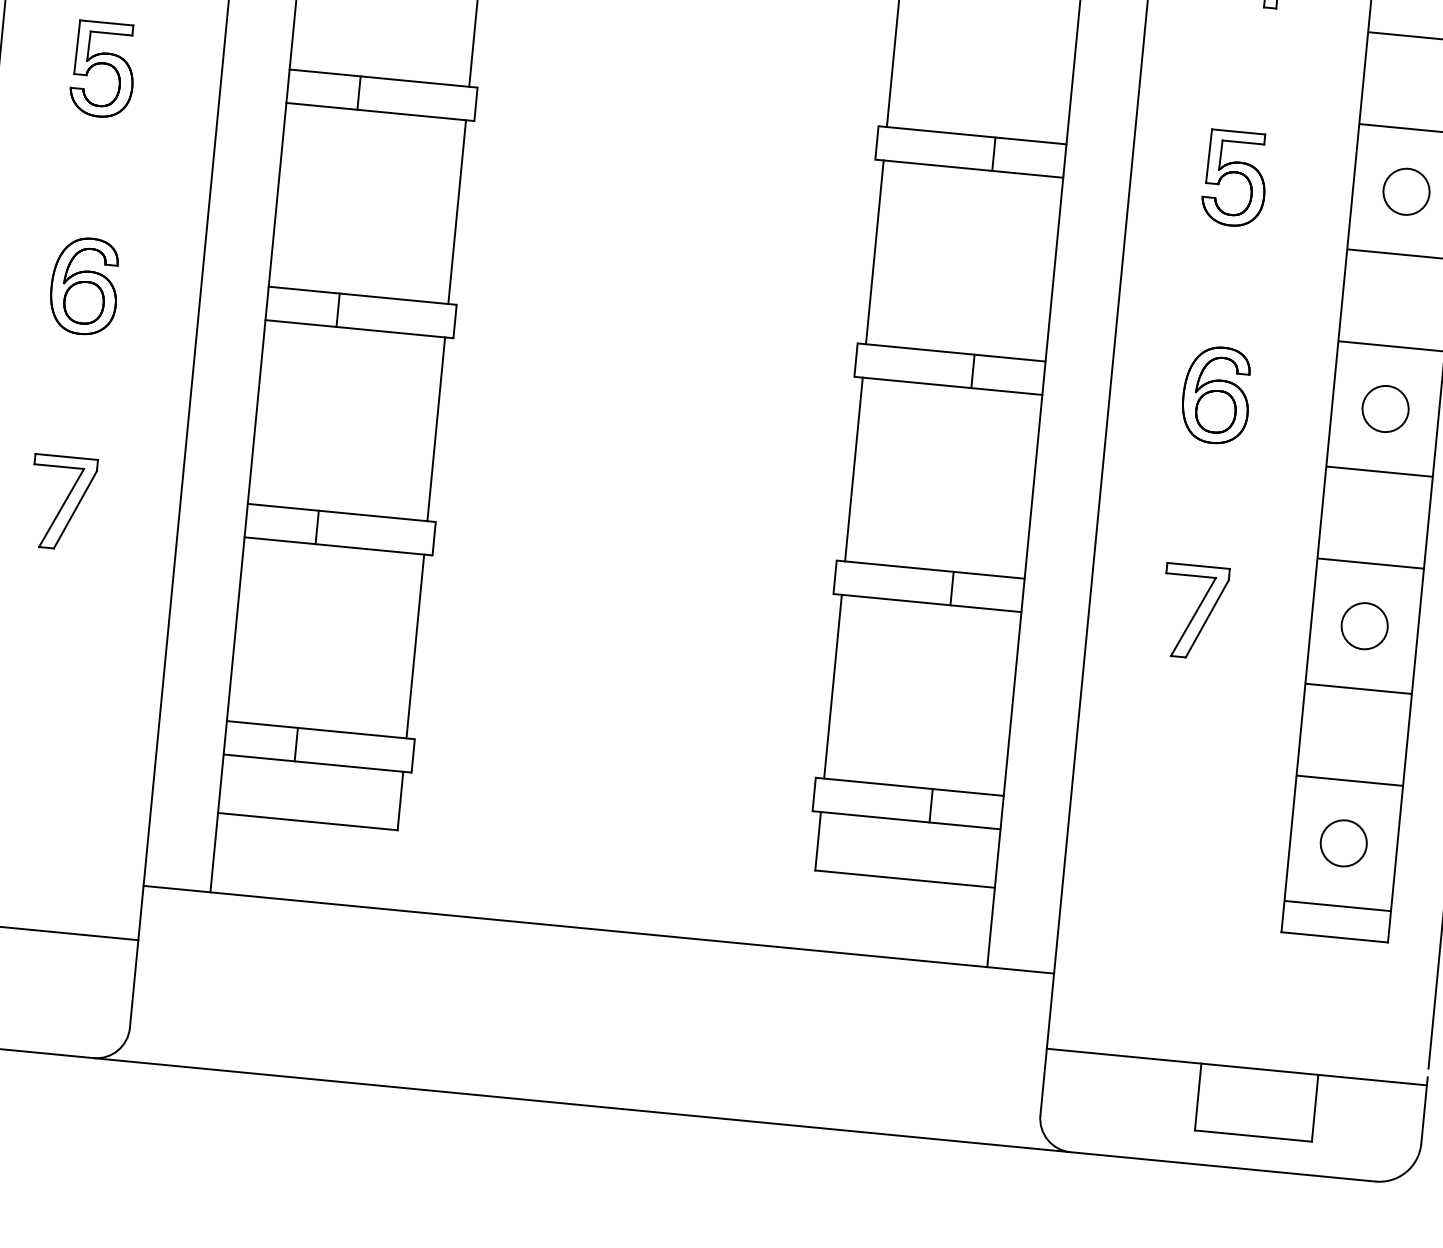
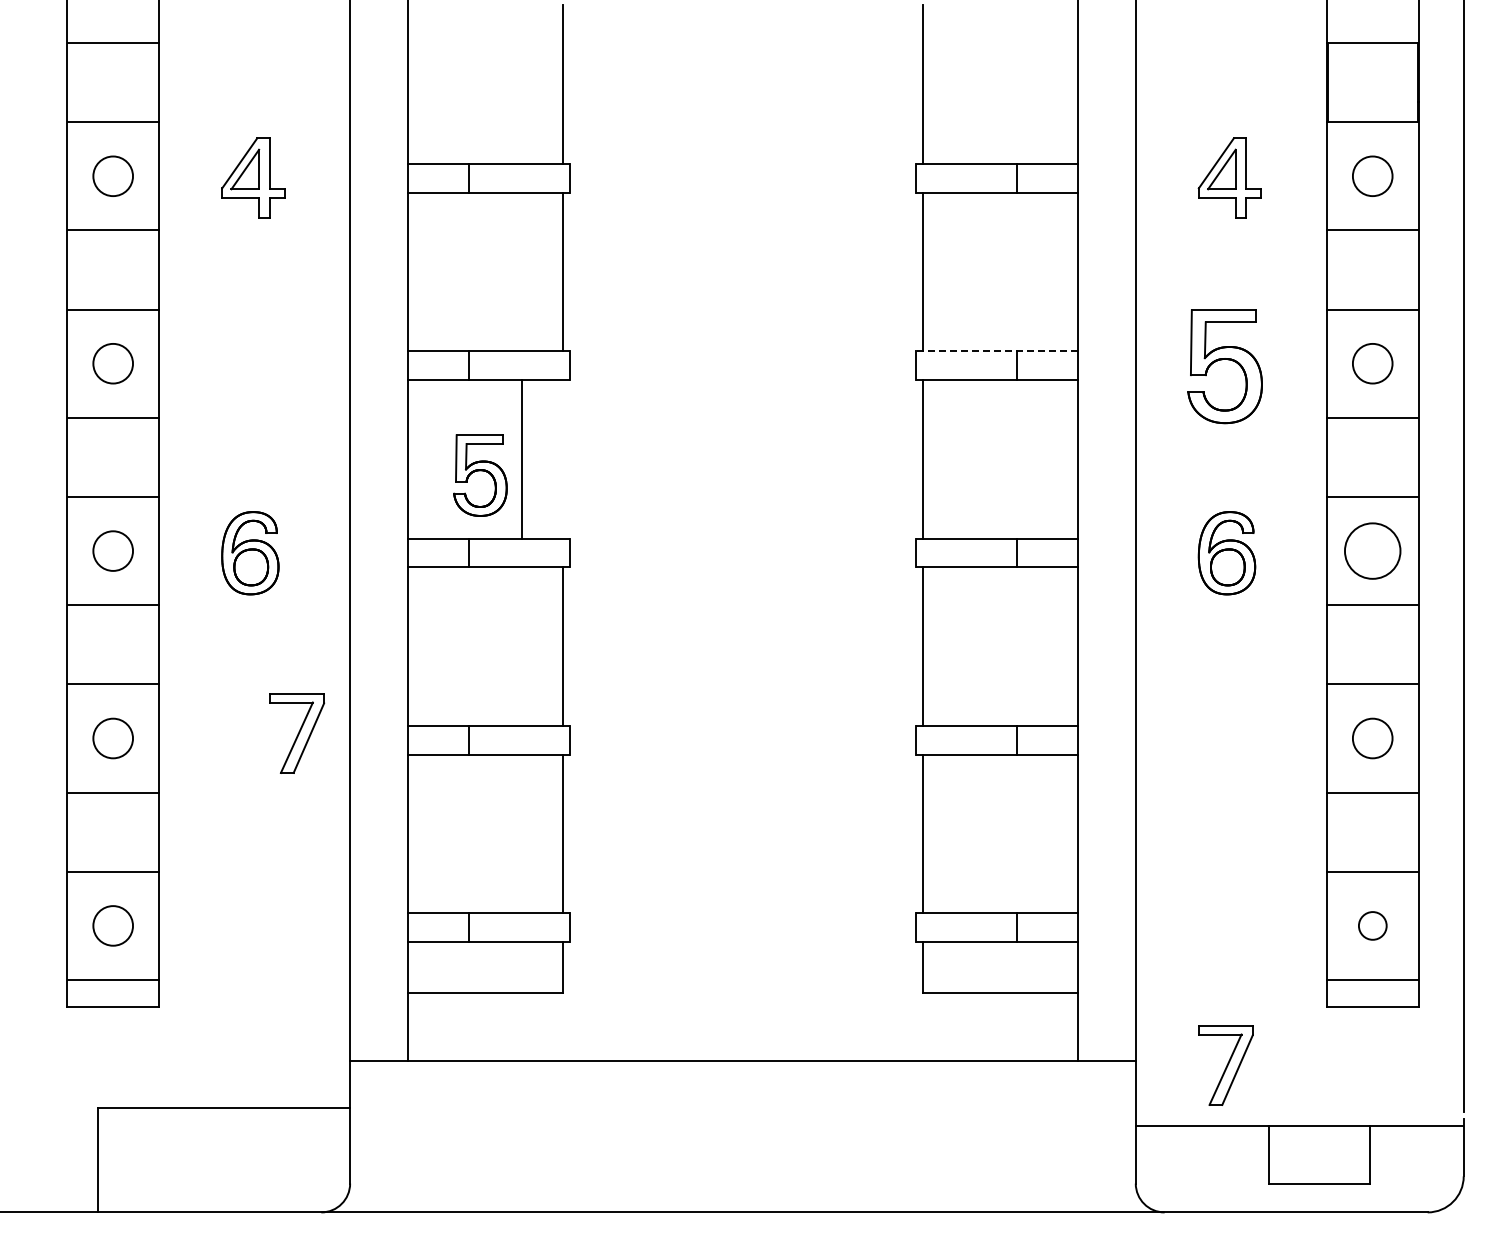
part: (103, 69) -> (480, 475), moved
line: (974, 135) -> (998, 351), solid -> dashed
part: (1234, 178) -> (1224, 366), size x1.4
line: (456, 211) -> (521, 458), moved
circle: (1385, 408) -> (1372, 550), size x1.4
part: (62, 503) -> (297, 733), moved
part: (1193, 612) -> (1225, 1065), moved
circle: (1343, 842) -> (1372, 925), size x0.7

